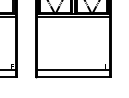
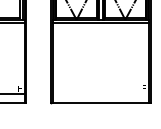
line: (73, 70) -> (100, 94), removed

